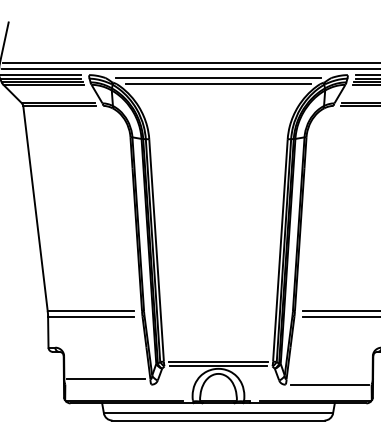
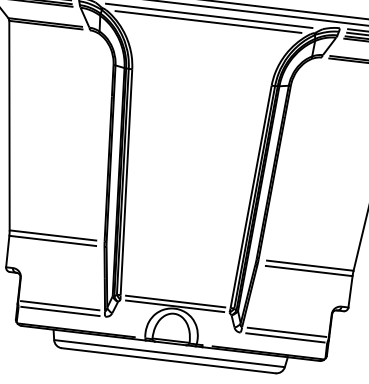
line: (331, 379) -> (287, 332), added
line: (106, 384) -> (60, 311), added

